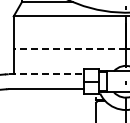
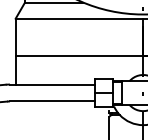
line: (69, 49) -> (79, 56), dashed -> solid
line: (46, 74) -> (52, 84), dashed -> solid

